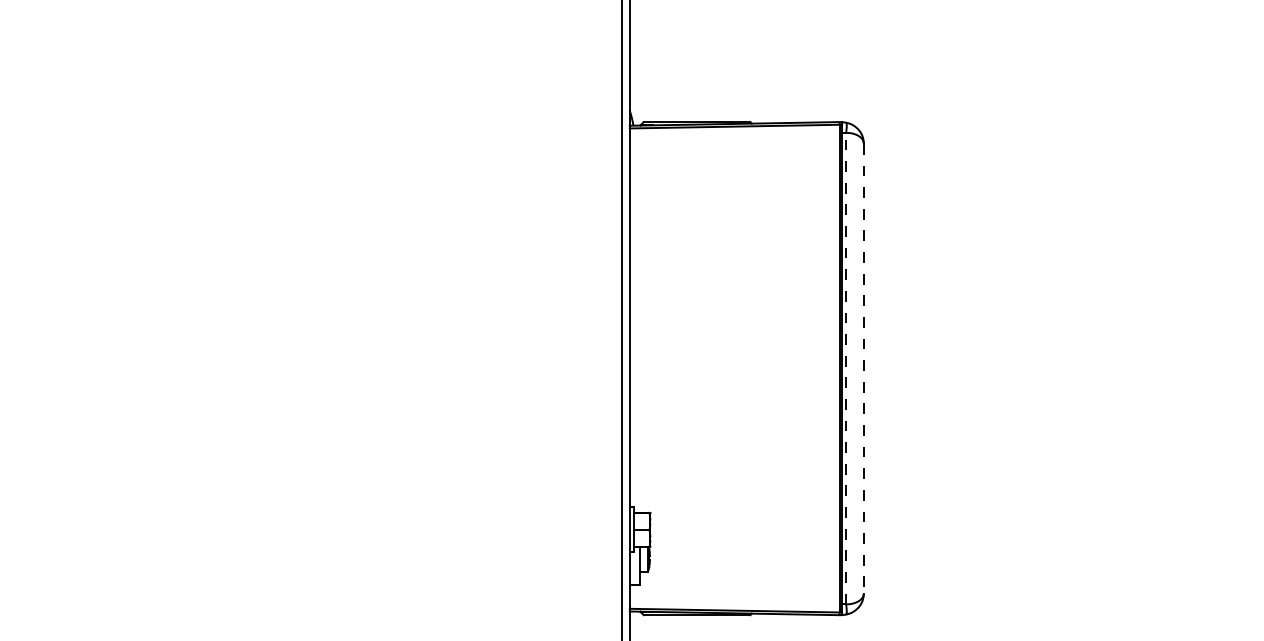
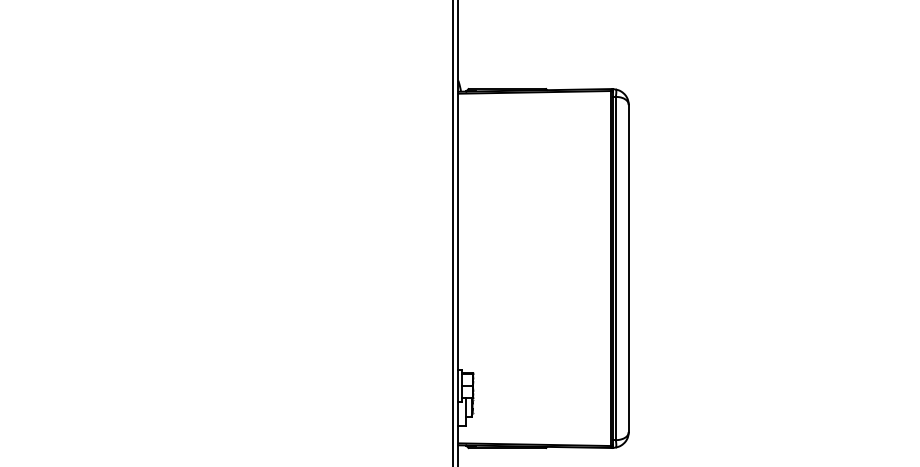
line: (846, 368) -> (616, 268), dashed -> solid
line: (863, 368) -> (628, 268), dashed -> solid

